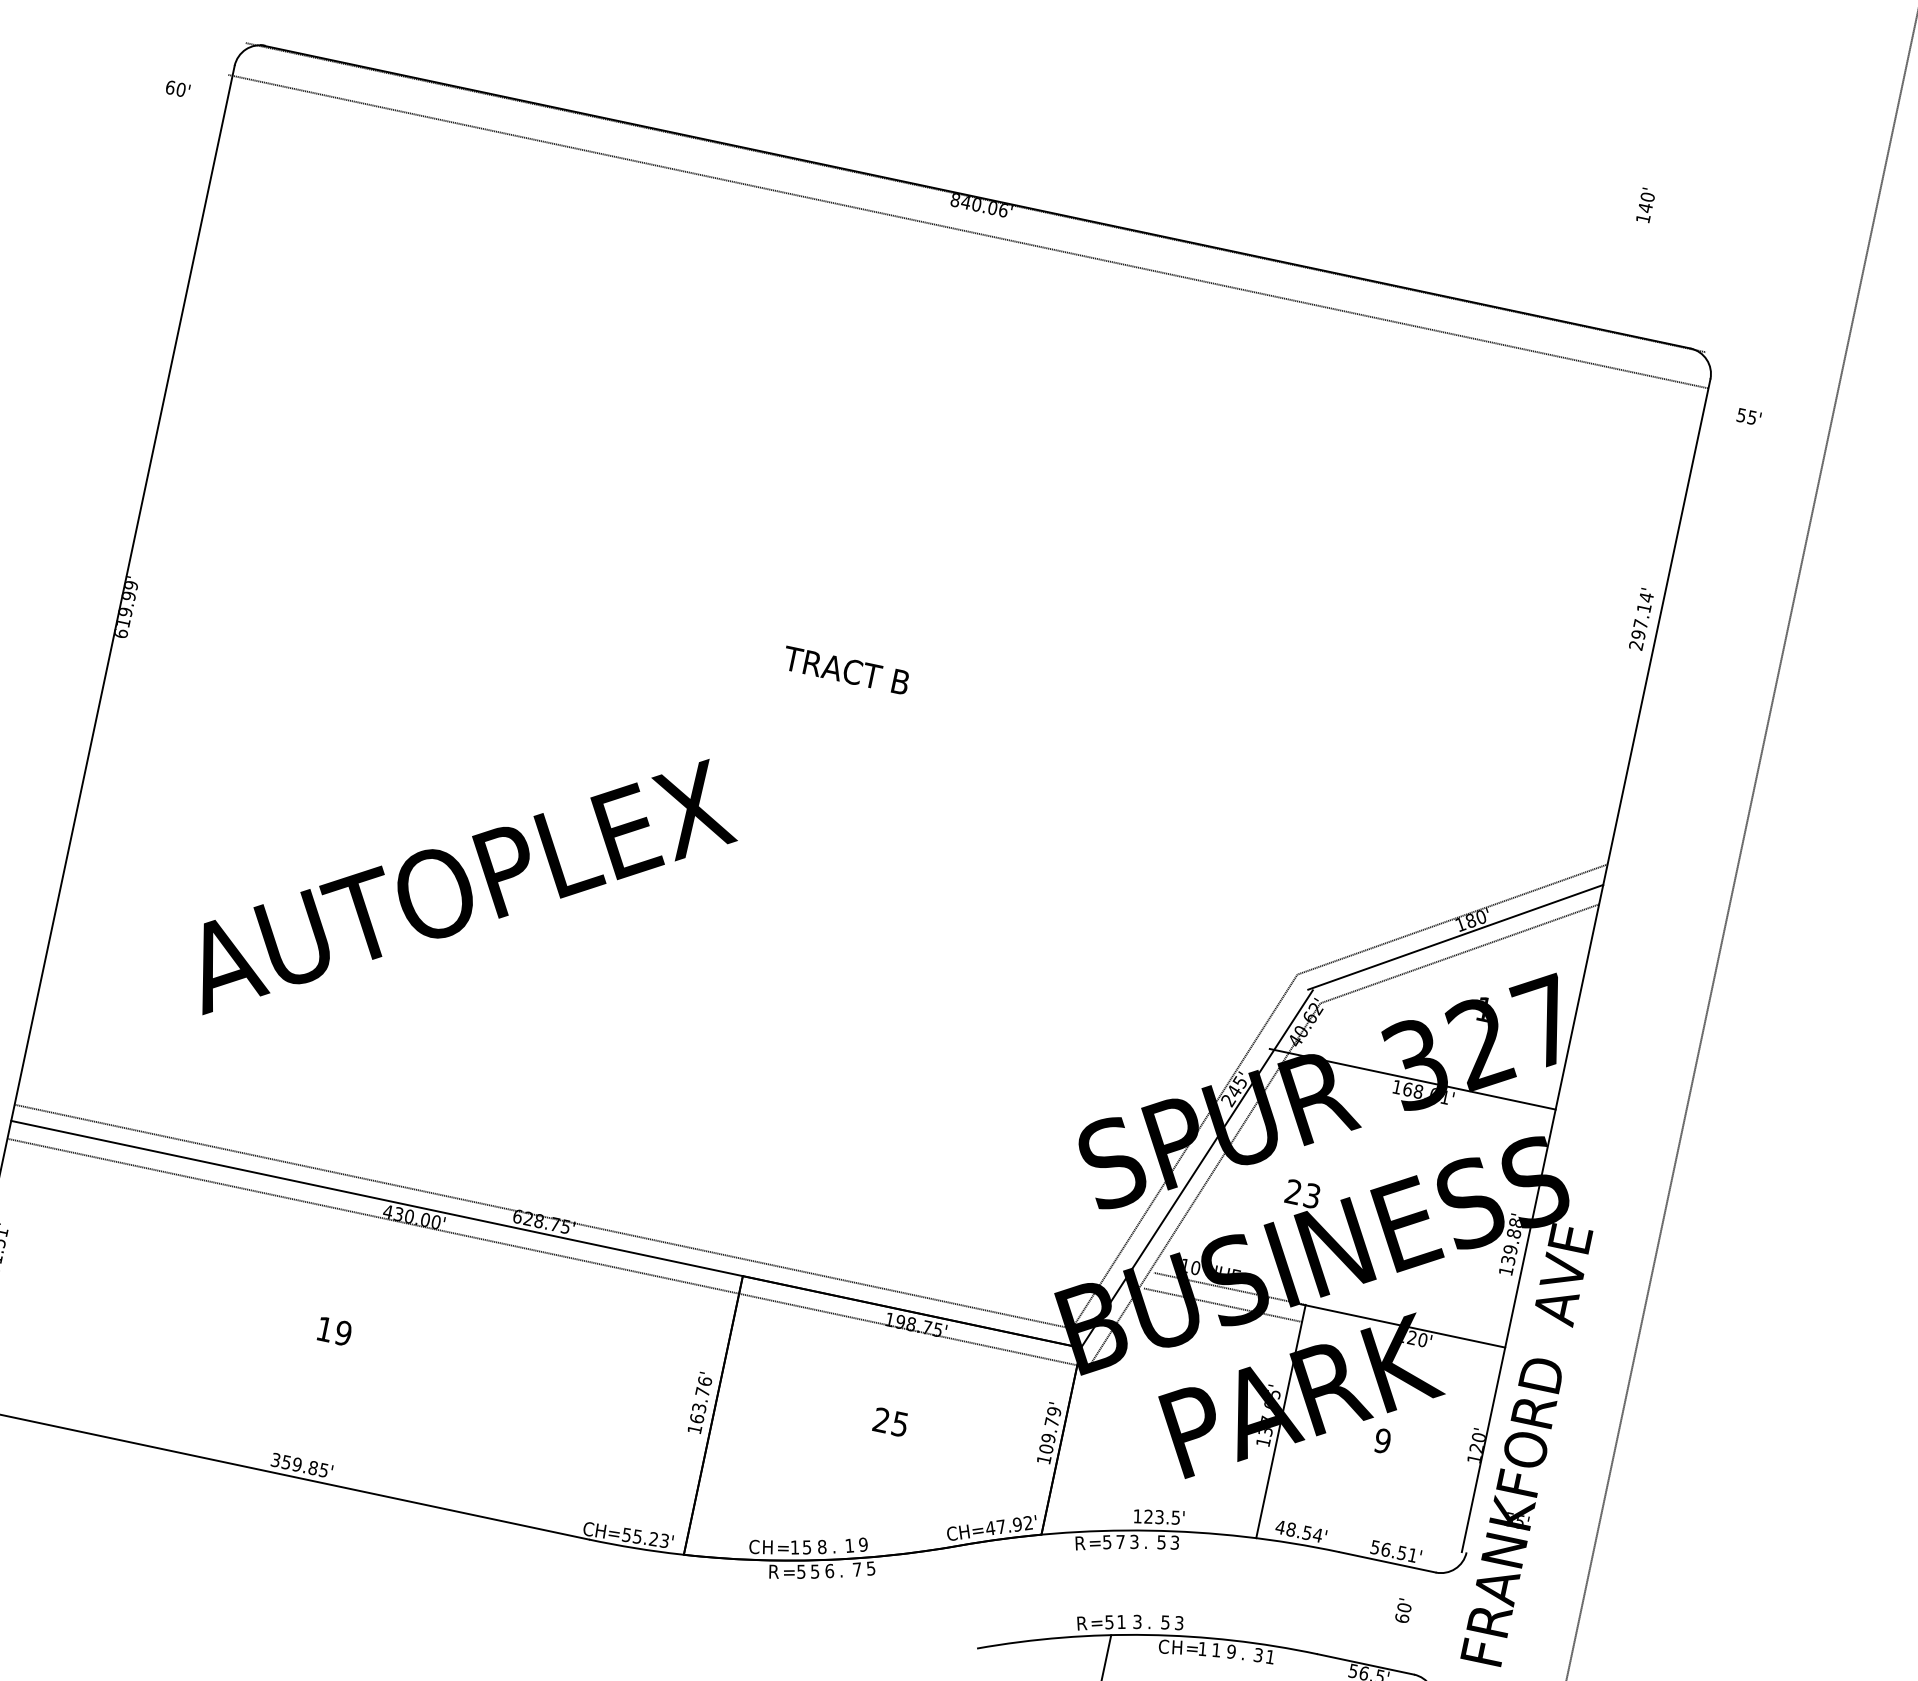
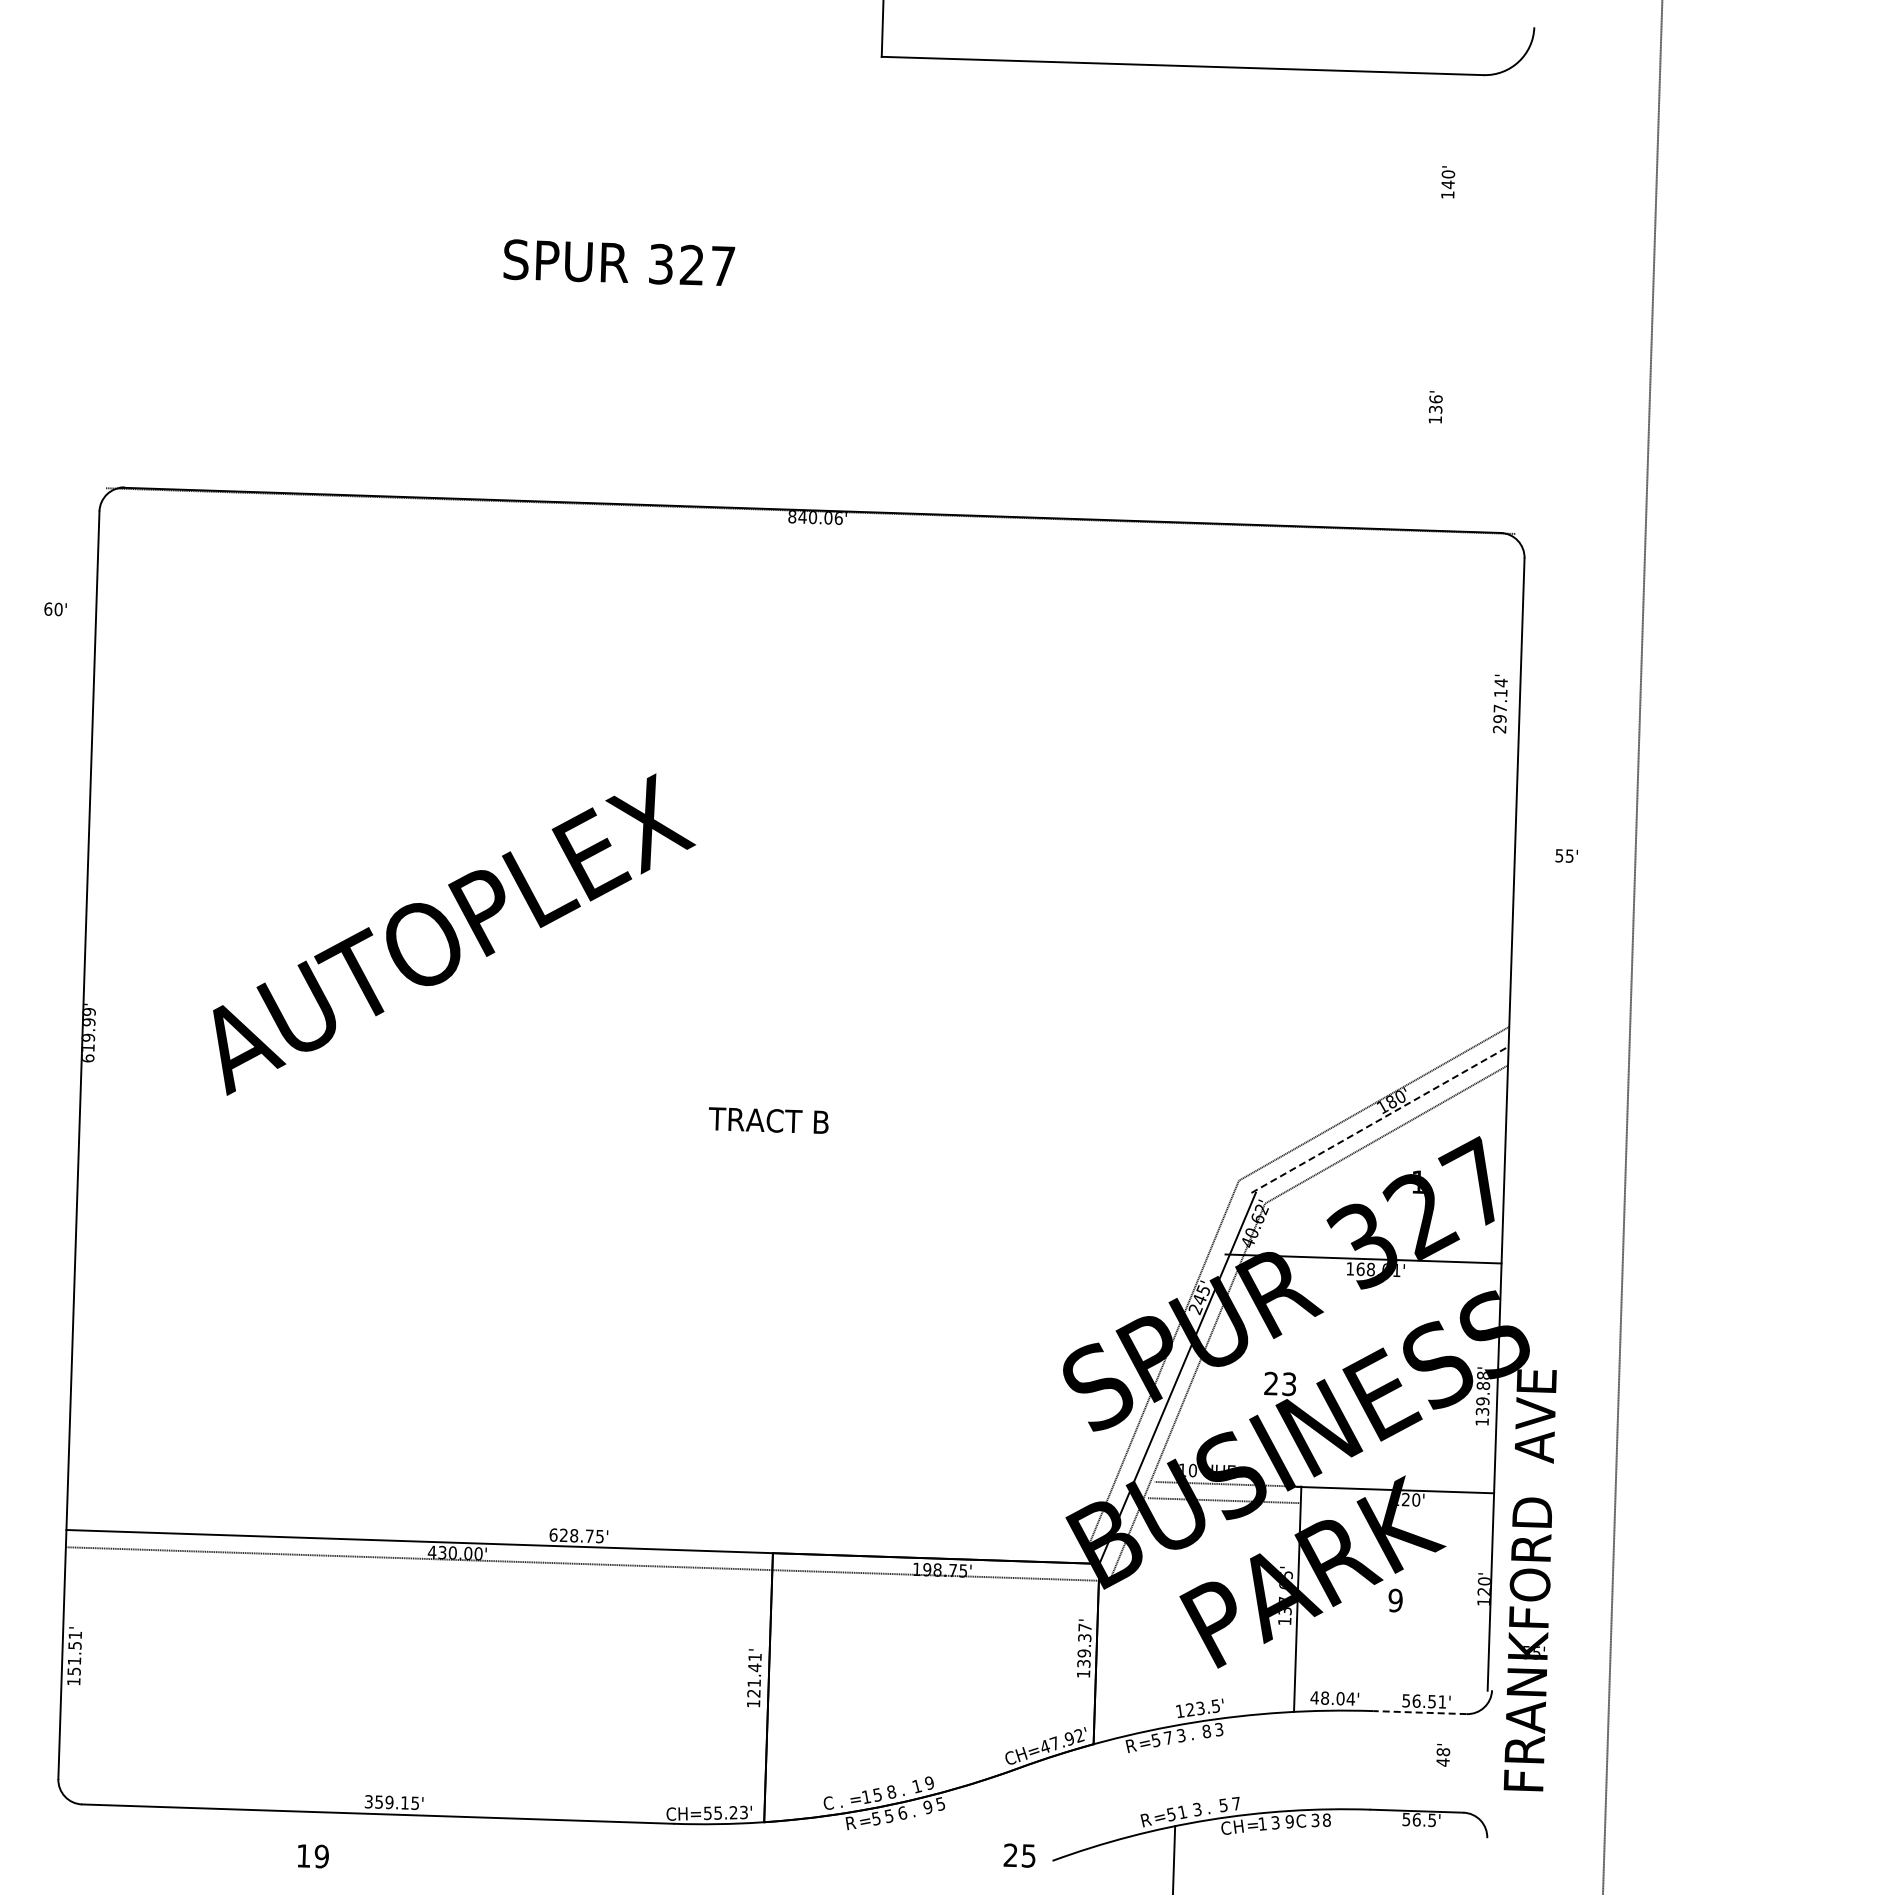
text: (177, 89) -> (55, 609), moved
text: (1646, 202) -> (1435, 404), 140' -> 136'
line: (968, 231) -> (809, 543), removed
text: (1748, 416) -> (1566, 855), moved
text: (1641, 618) -> (1500, 703), moved
text: (846, 670) -> (768, 1120), moved
text: (469, 889) -> (454, 934), moved
line: (1456, 937) -> (1380, 1119), solid -> dashed
line: (543, 1216) -> (577, 1530), removed
text: (334, 1331) -> (313, 1856), moved
text: (700, 1400) -> (754, 1675), 163.76' -> 121.41'
text: (890, 1422) -> (1019, 1855), moved
text: (1050, 1430) -> (1084, 1645), 109.79' -> 139.37'
text: (312, 1467) -> (404, 1802), 359.85' -> 359.15'
text: (1307, 1532) -> (1340, 1698), 48.54' -> 48.04'
text: (1161, 1542) -> (1206, 1731), 5 -> 8
text: (767, 1547) -> (840, 1801), H -> .
line: (1386, 1562) -> (1419, 1712), solid -> dashed
text: (856, 1569) -> (927, 1807), 7 -> 9
text: (1402, 1613) -> (1442, 1757), 60' -> 48'
text: (1179, 1622) -> (1236, 1803), 3 -> 7
text: (1216, 1649) -> (1275, 1822), 1 -> 3
text: (1243, 1652) -> (1301, 1820), . -> C
text: (1270, 1656) -> (1326, 1819), 1 -> 8

